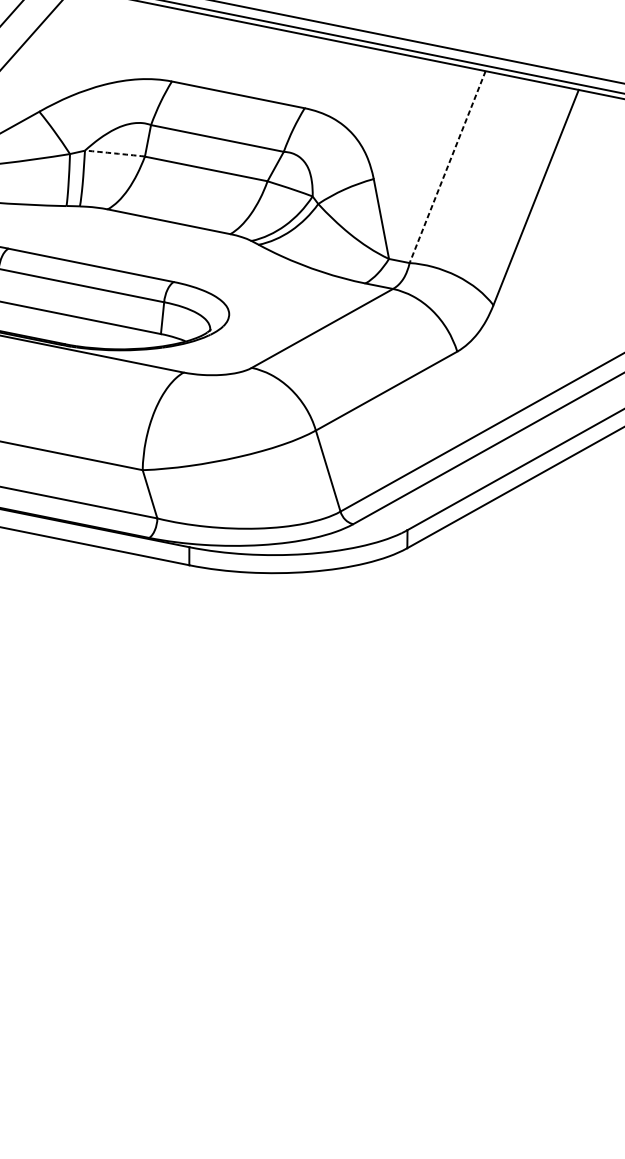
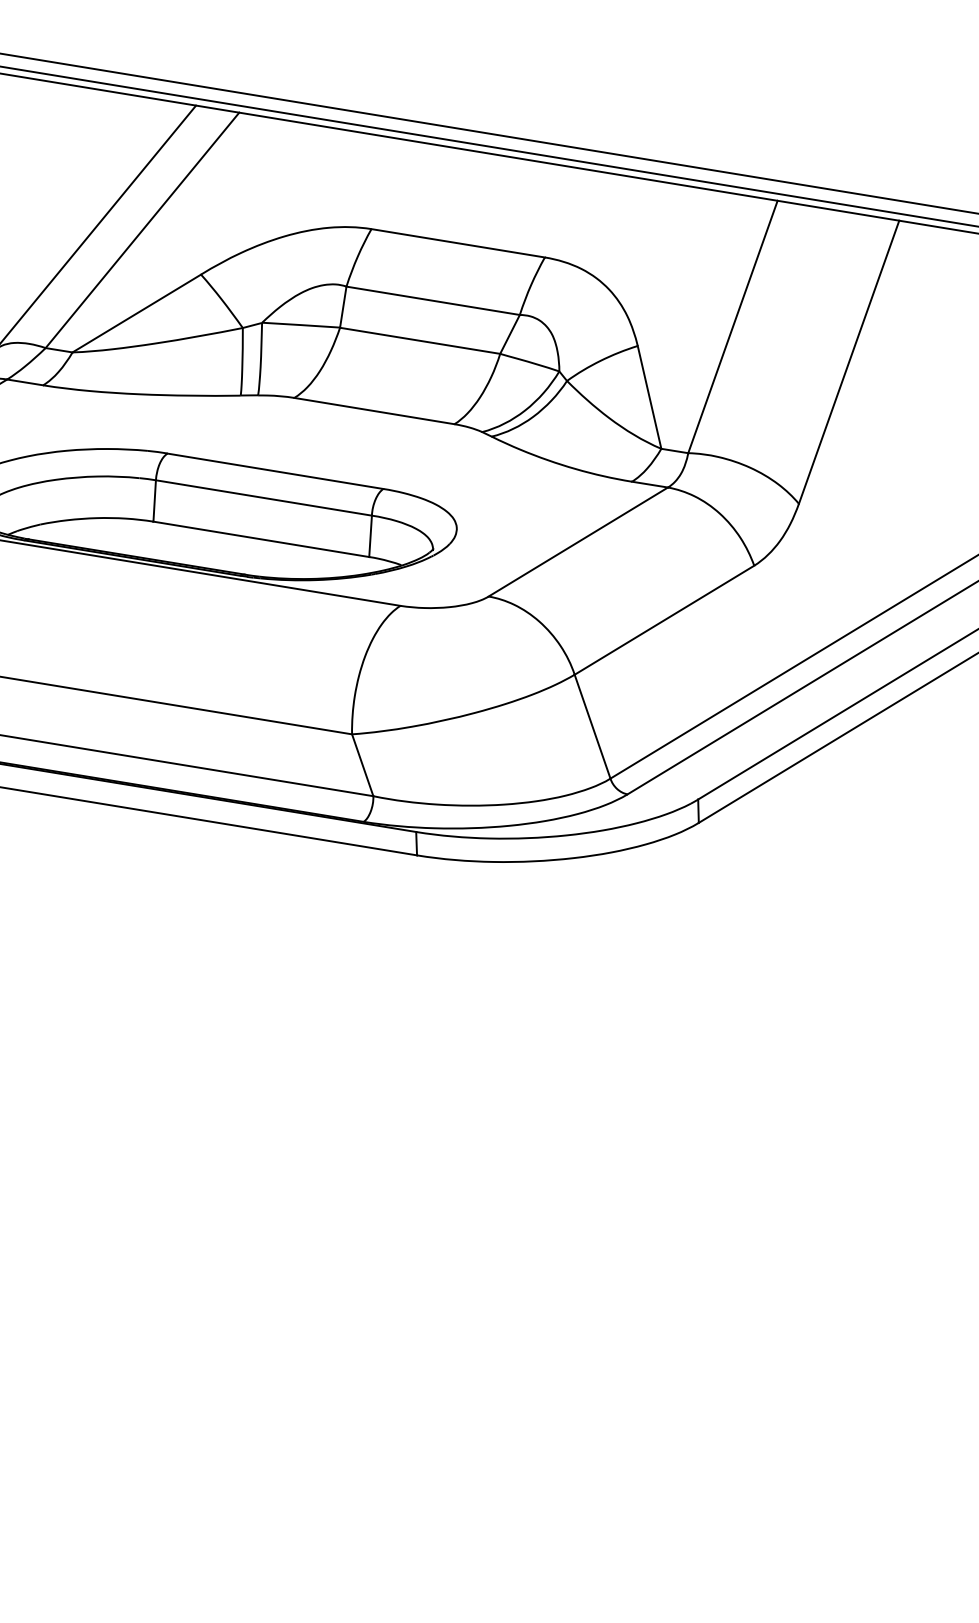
arc: (114, 153) -> (300, 325), dashed -> solid
line: (447, 166) -> (732, 326), dashed -> solid

